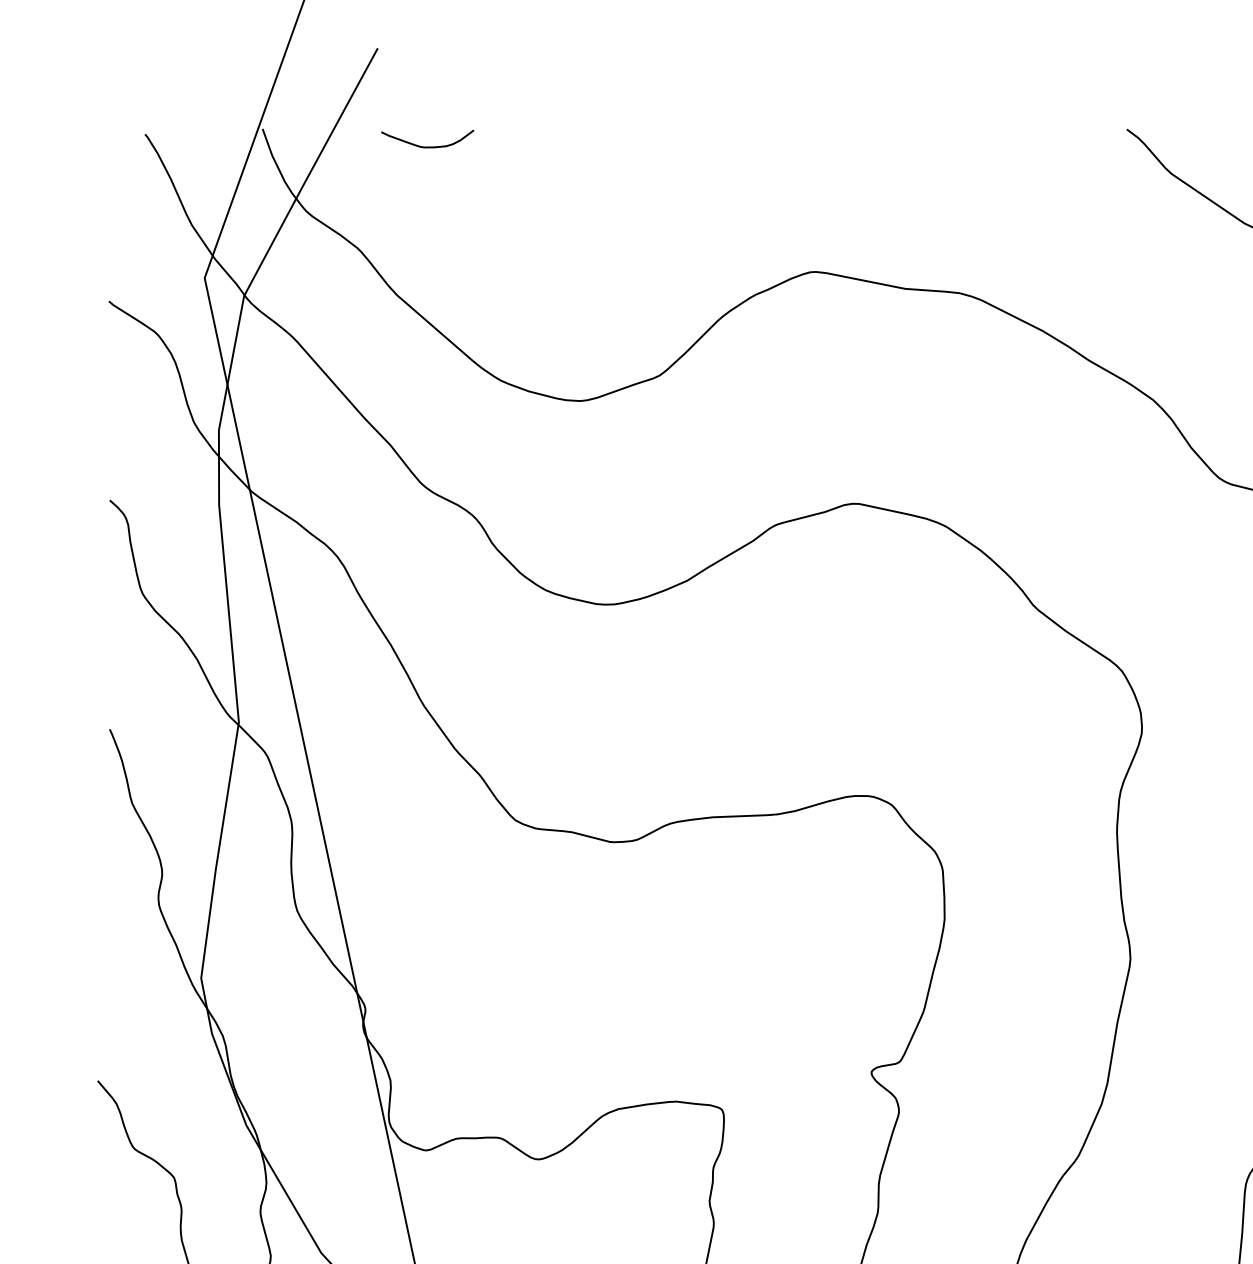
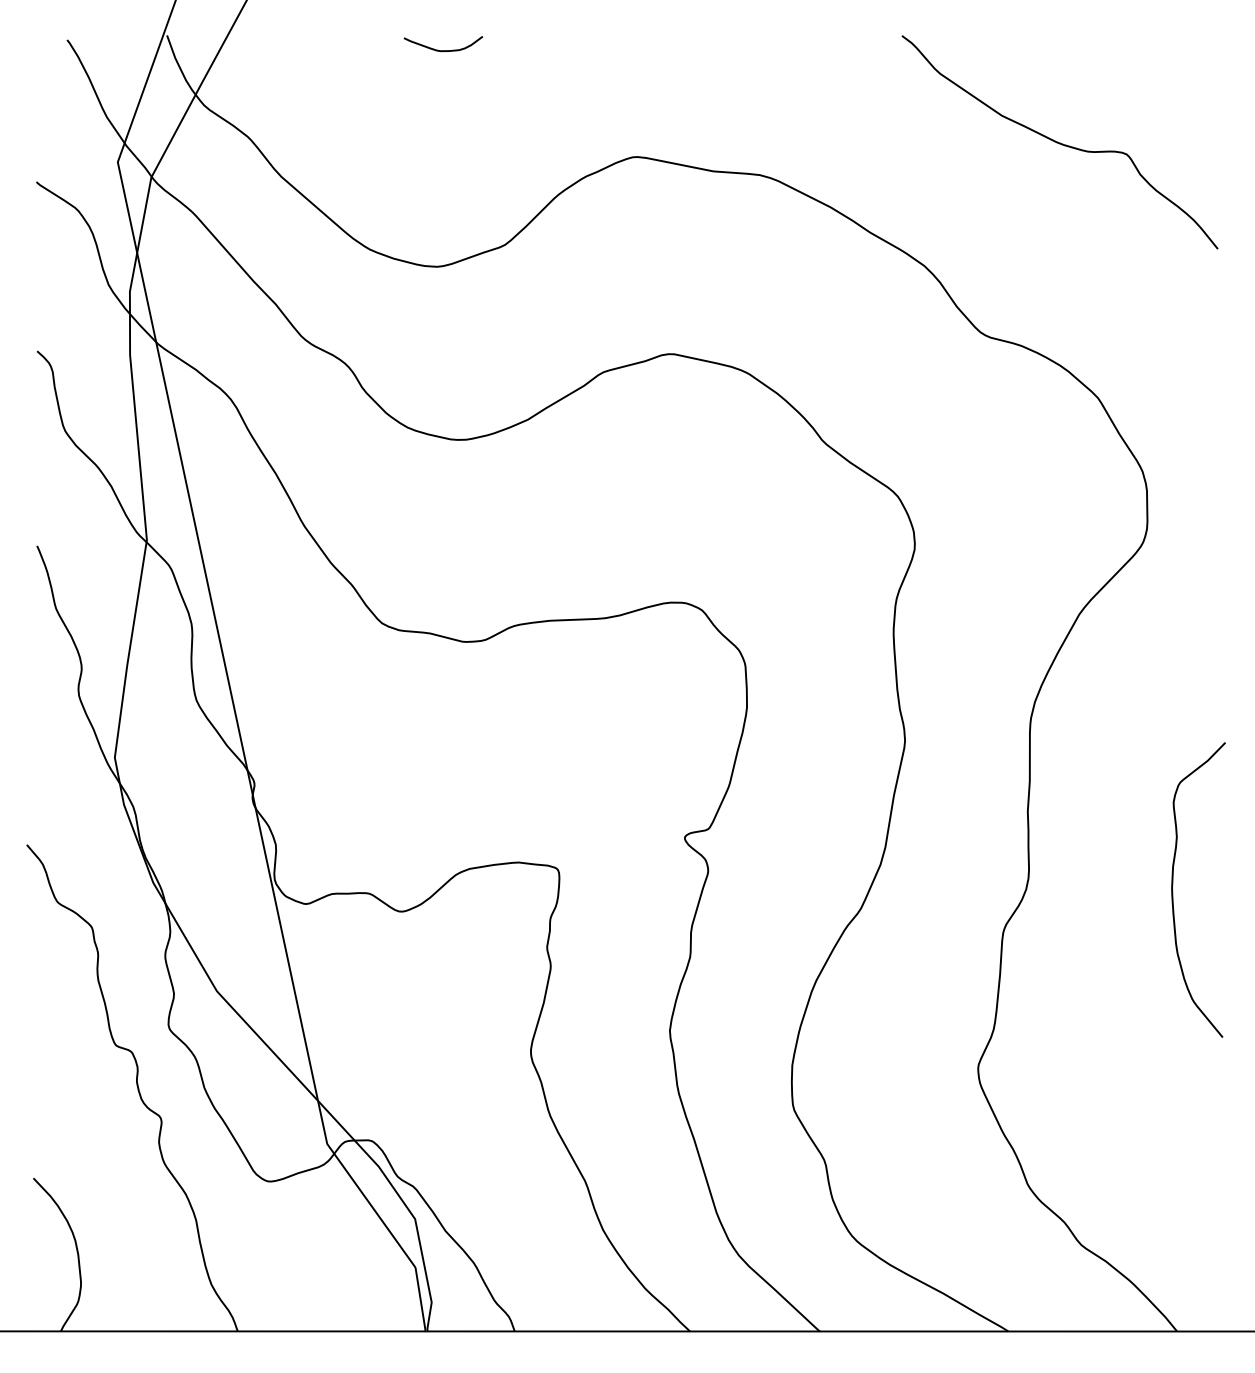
curve: (427, 146) -> (443, 50), moved

